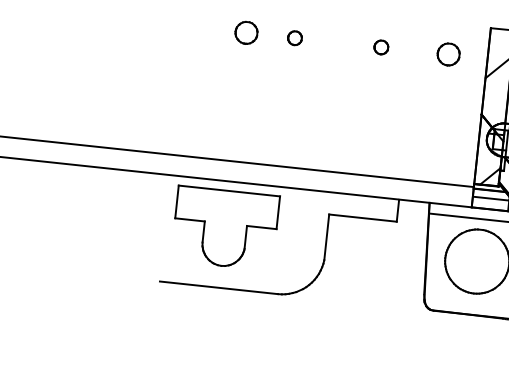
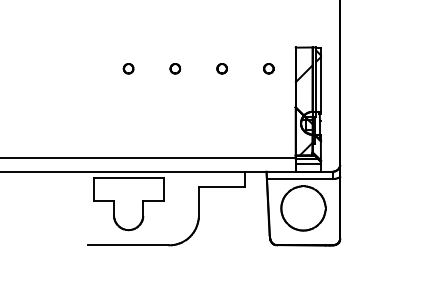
part: (246, 32) -> (128, 68), size x0.62
part: (293, 37) -> (174, 68), moved
part: (448, 54) -> (268, 68), size x0.62

